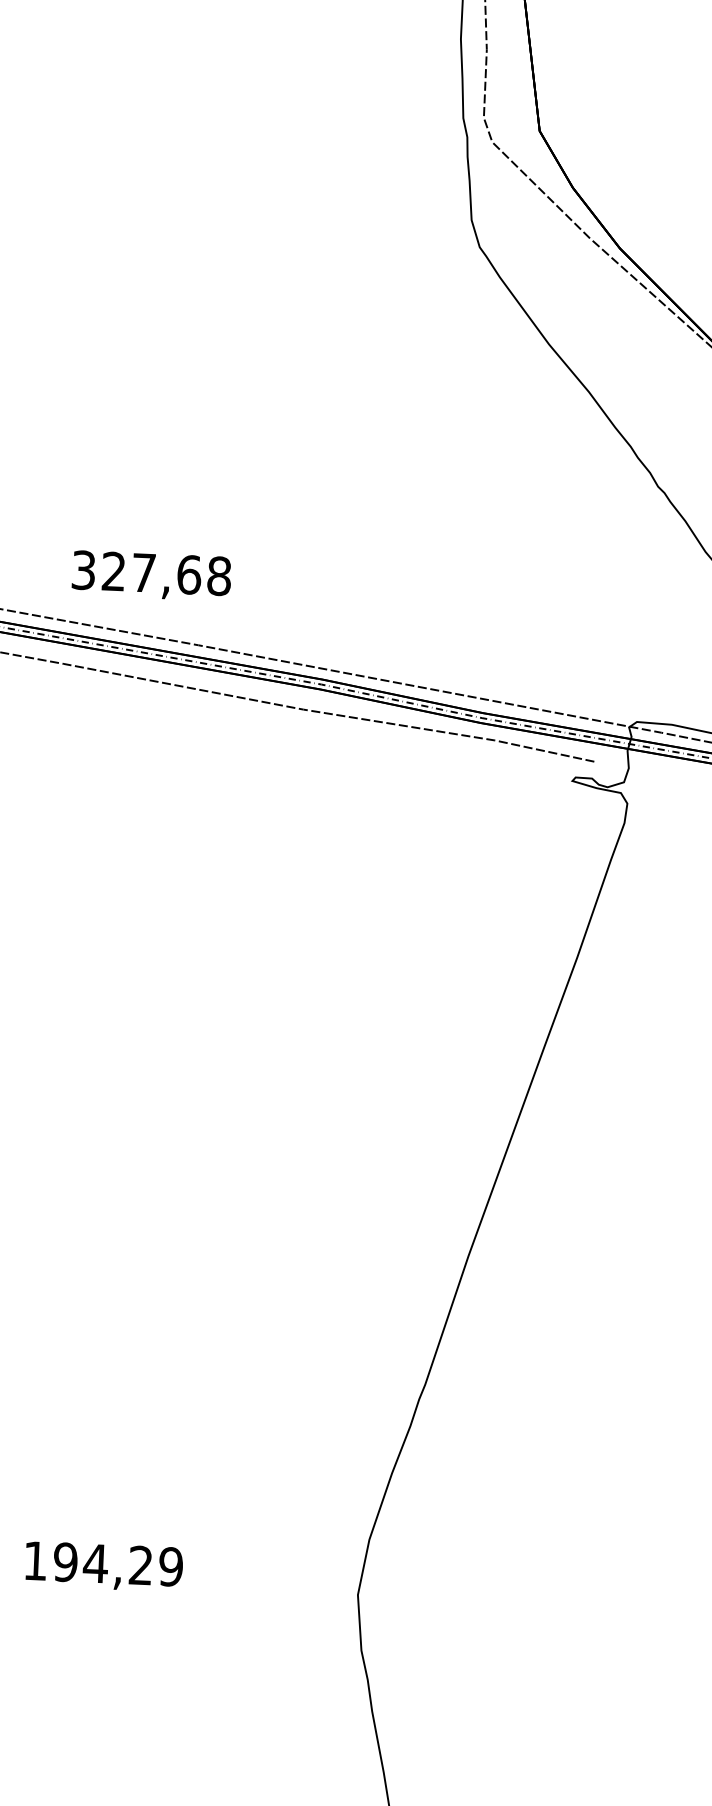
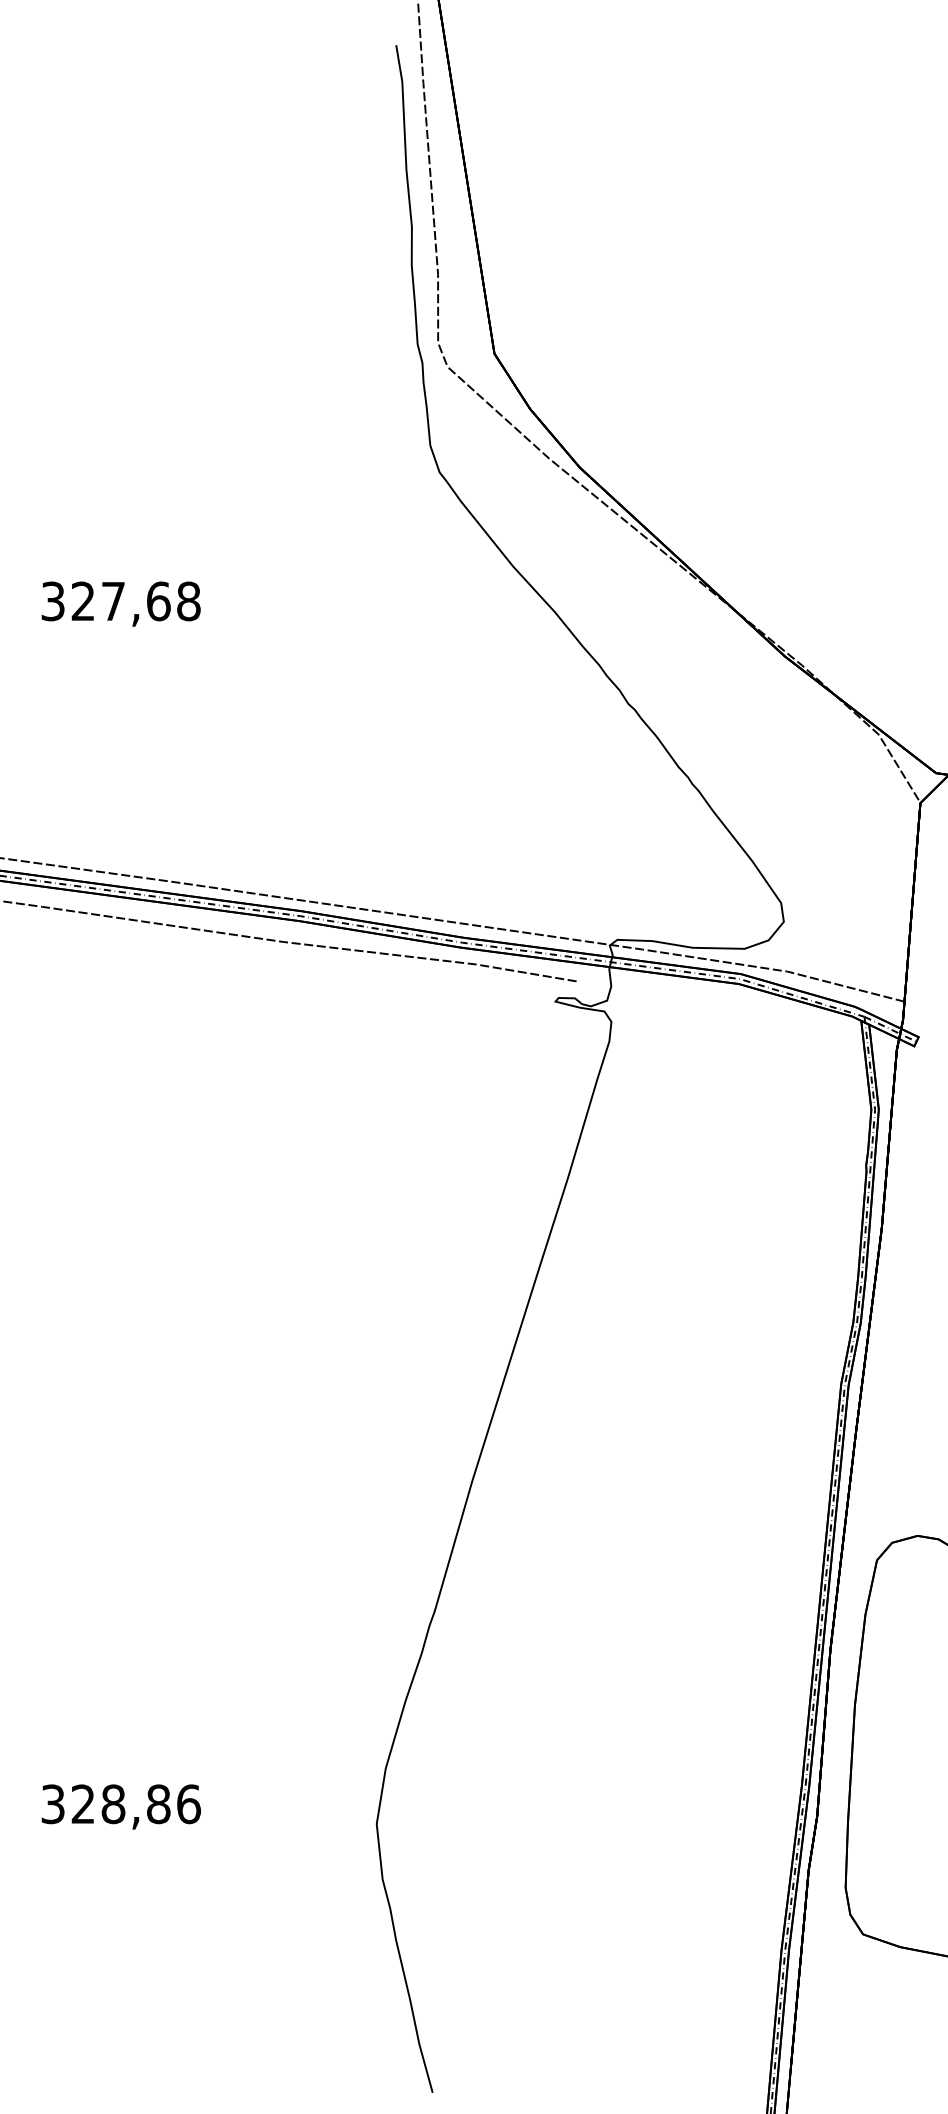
text: (150, 575) -> (120, 603), moved
text: (102, 1564) -> (120, 1804), 194,29 -> 328,86

